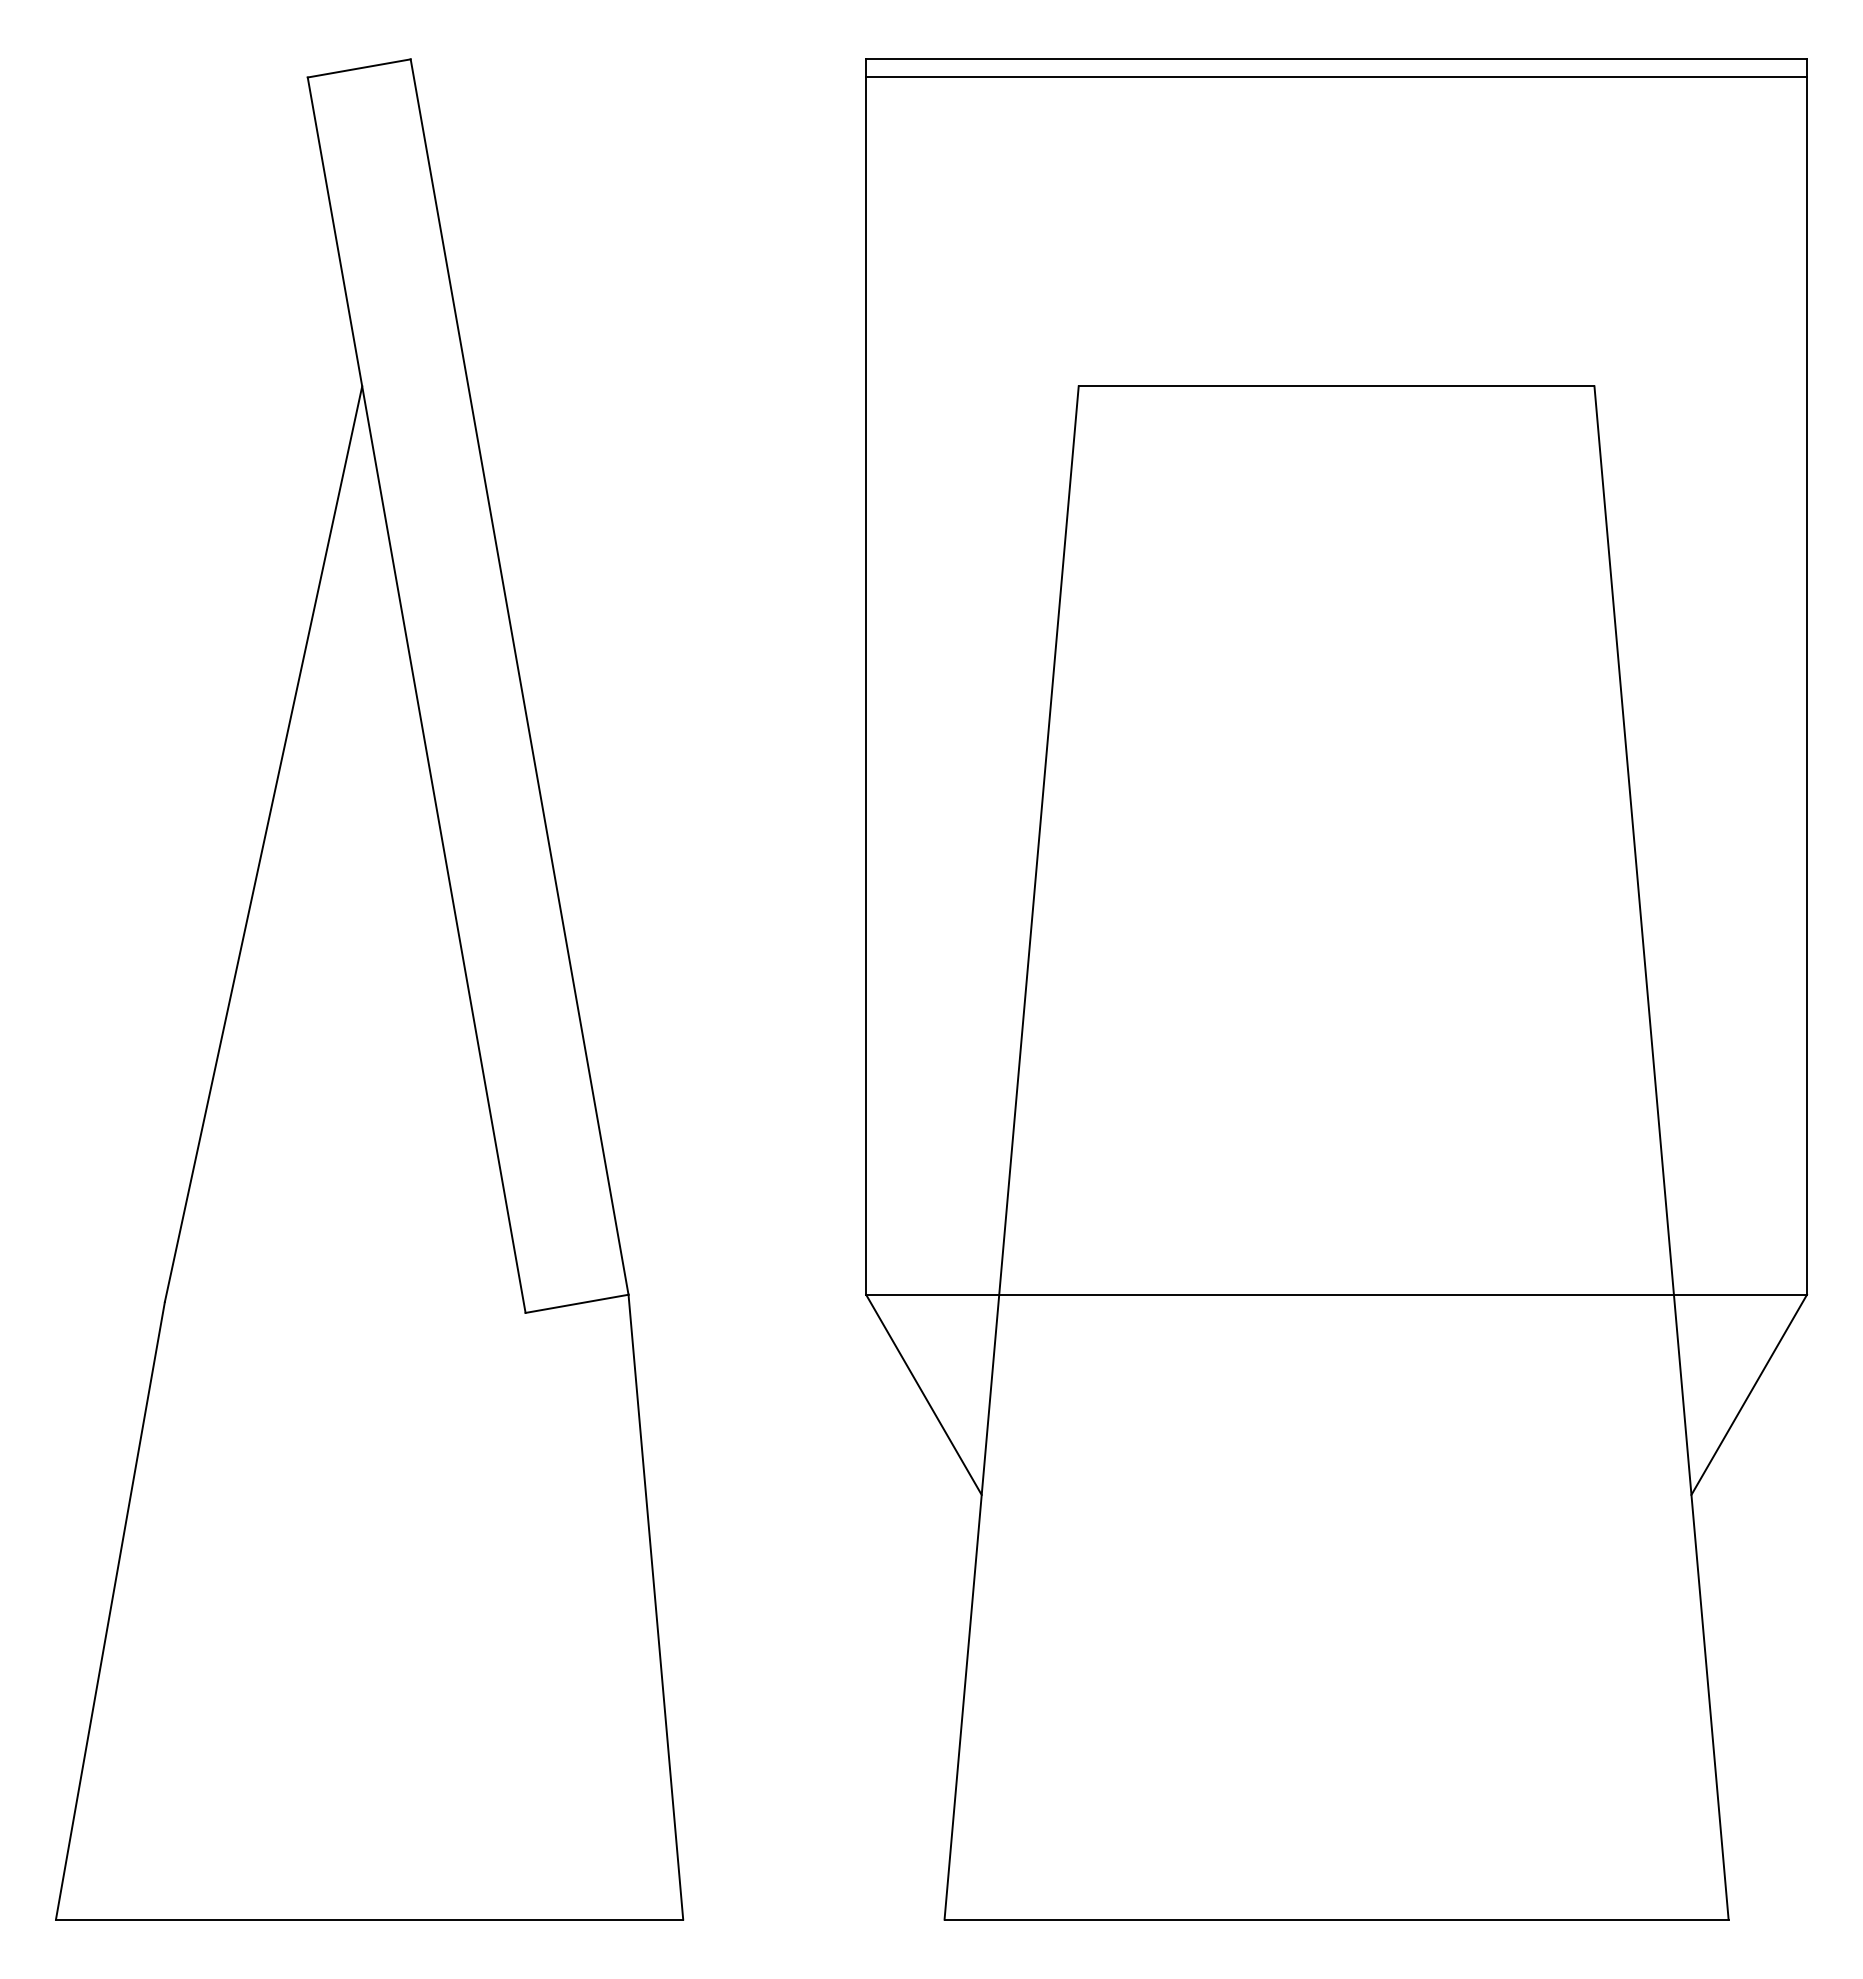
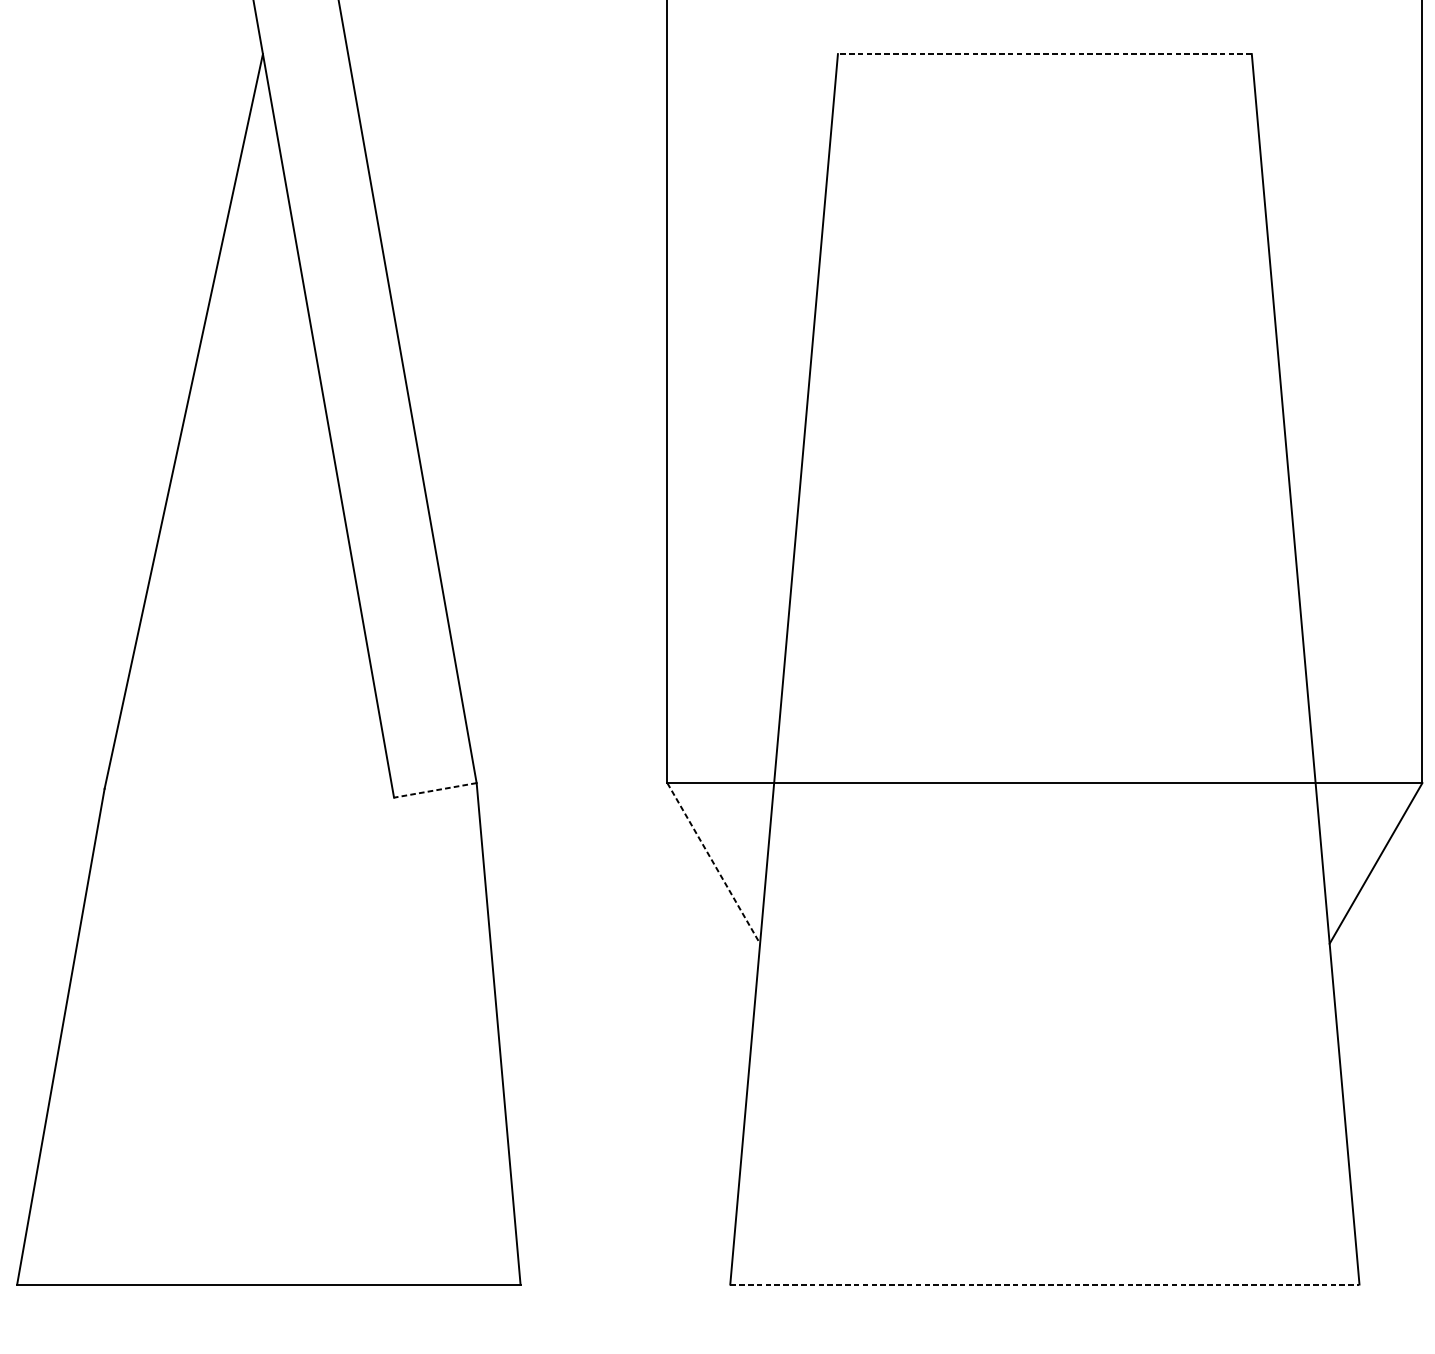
line: (1336, 386) -> (1044, 54), solid -> dashed
line: (576, 1303) -> (434, 790), solid -> dashed
line: (923, 1394) -> (713, 863), solid -> dashed
line: (1337, 1919) -> (1045, 1284), solid -> dashed

